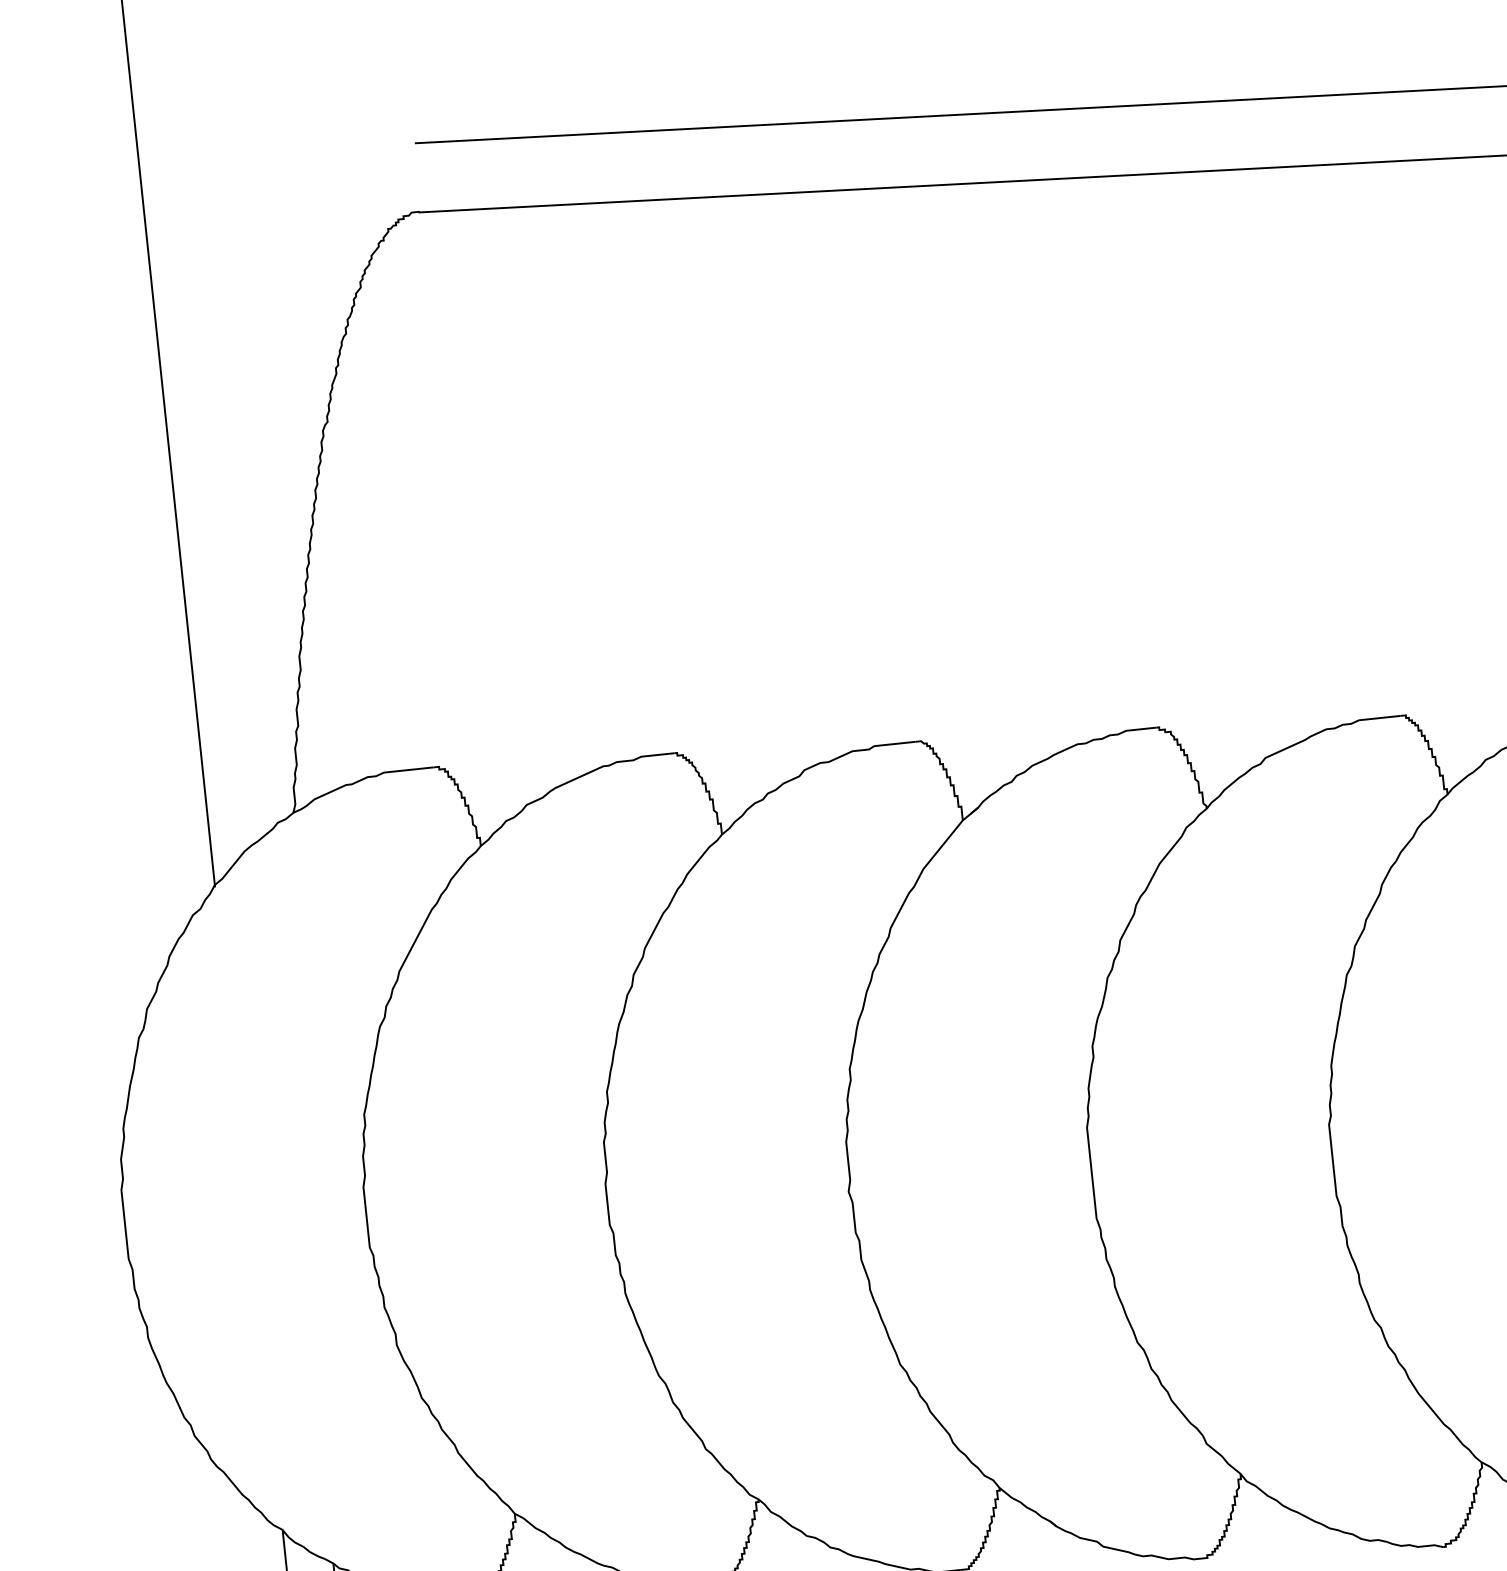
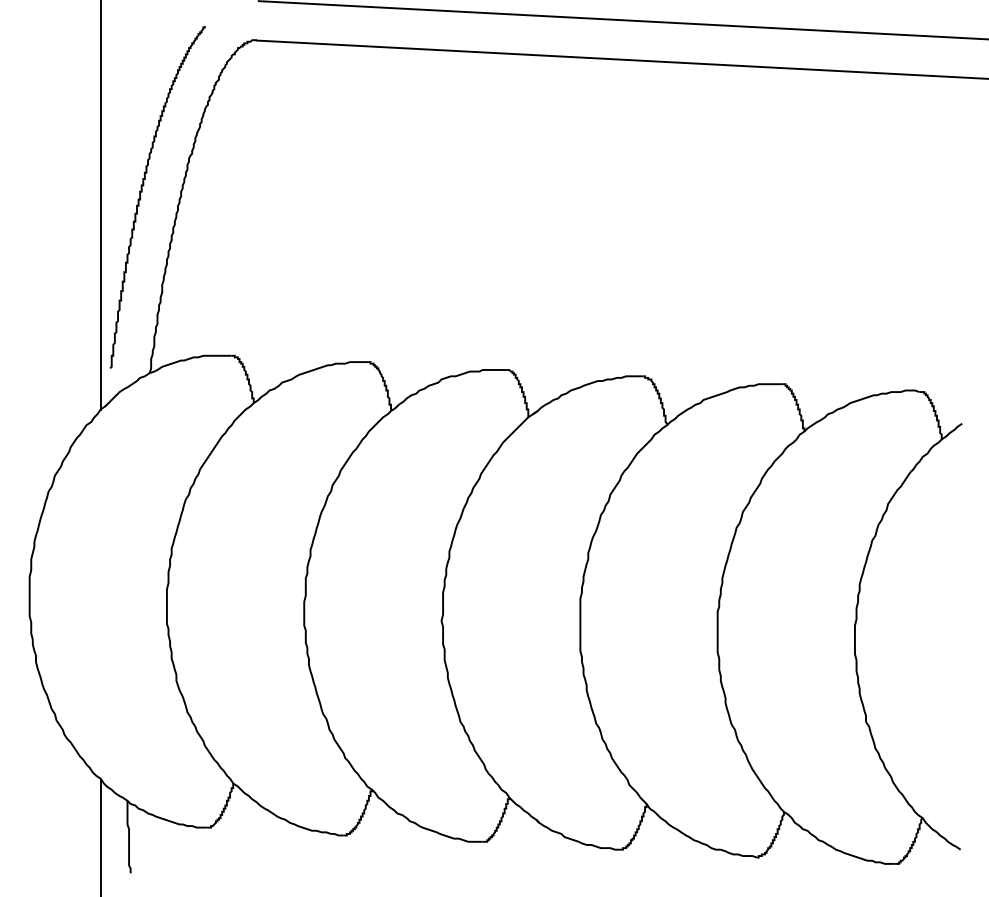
curve: (247, 498) -> (142, 192), added

